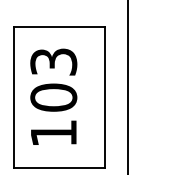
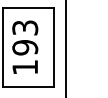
text: (54, 97) -> (25, 47), 103 -> 193

